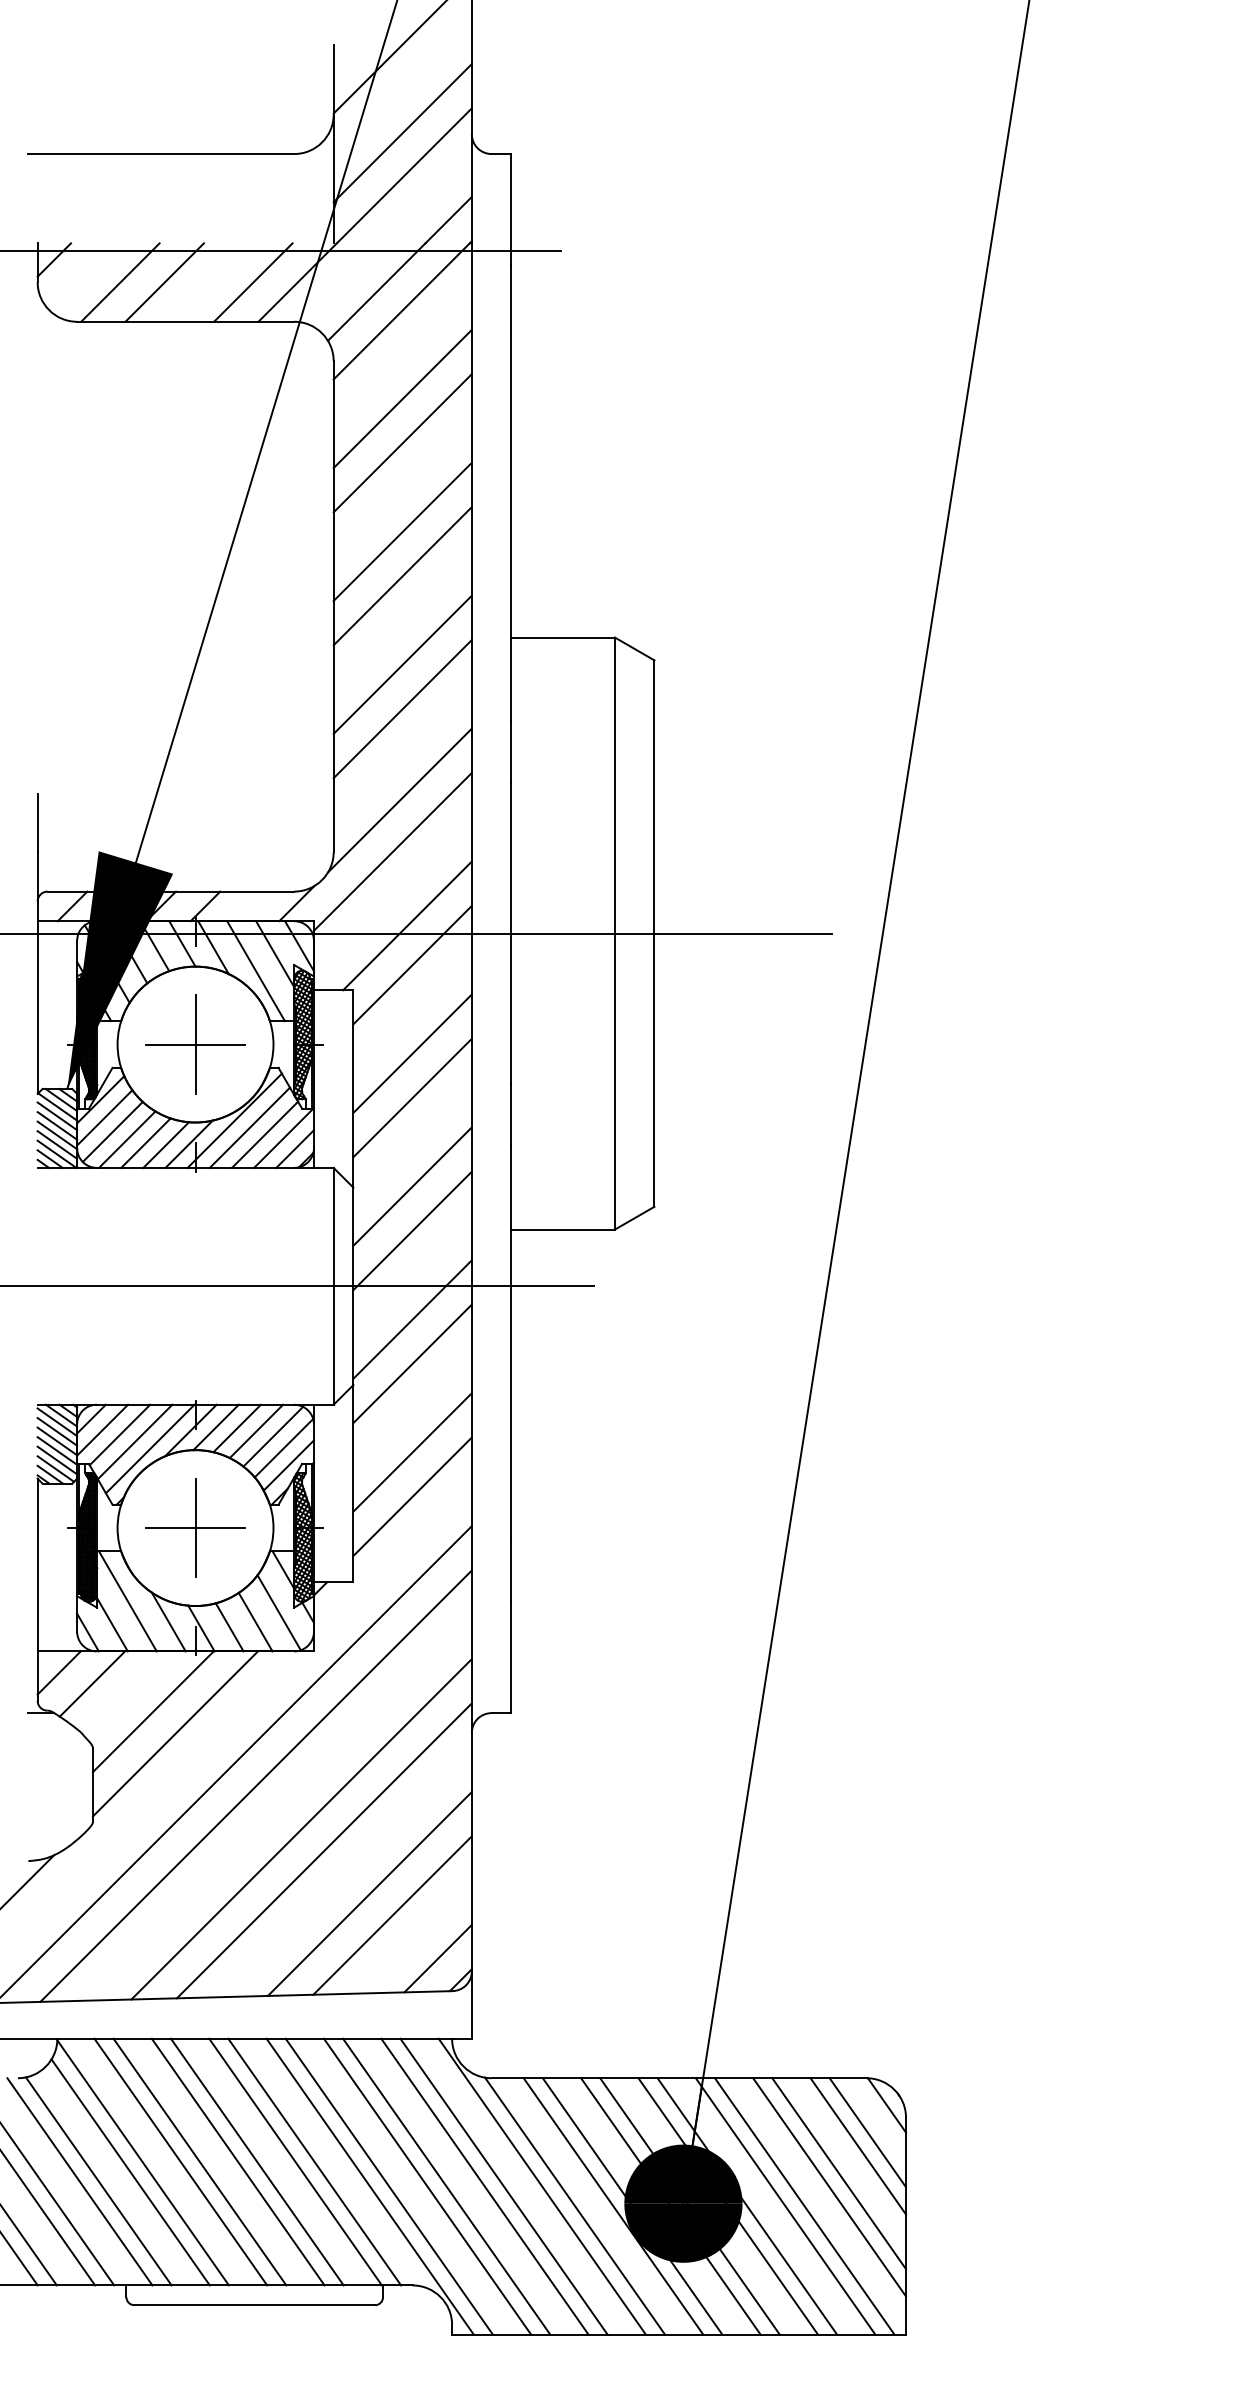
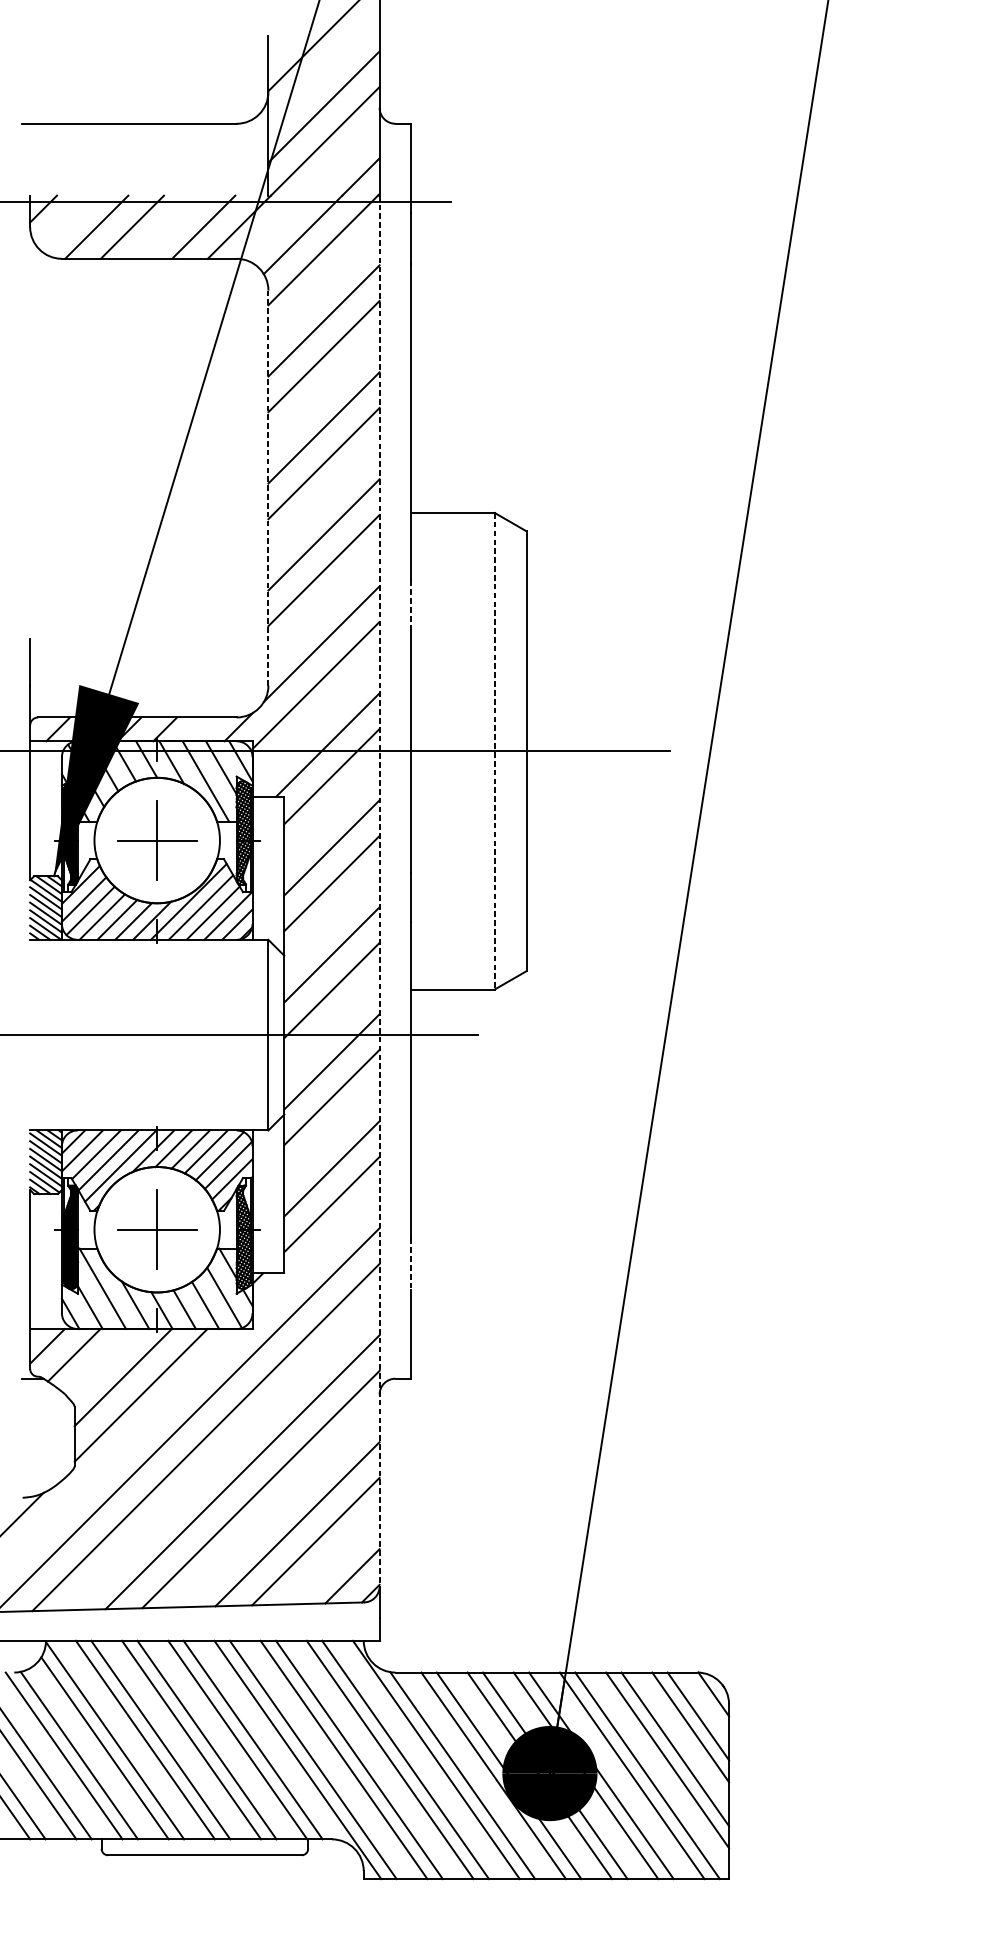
line: (333, 606) -> (268, 487), solid -> dashed
line: (511, 752) -> (411, 605), solid -> dashed
line: (614, 934) -> (494, 751), solid -> dashed
line: (471, 1107) -> (379, 891), solid -> dashed
line: (511, 1570) -> (411, 1263), solid -> dashed

